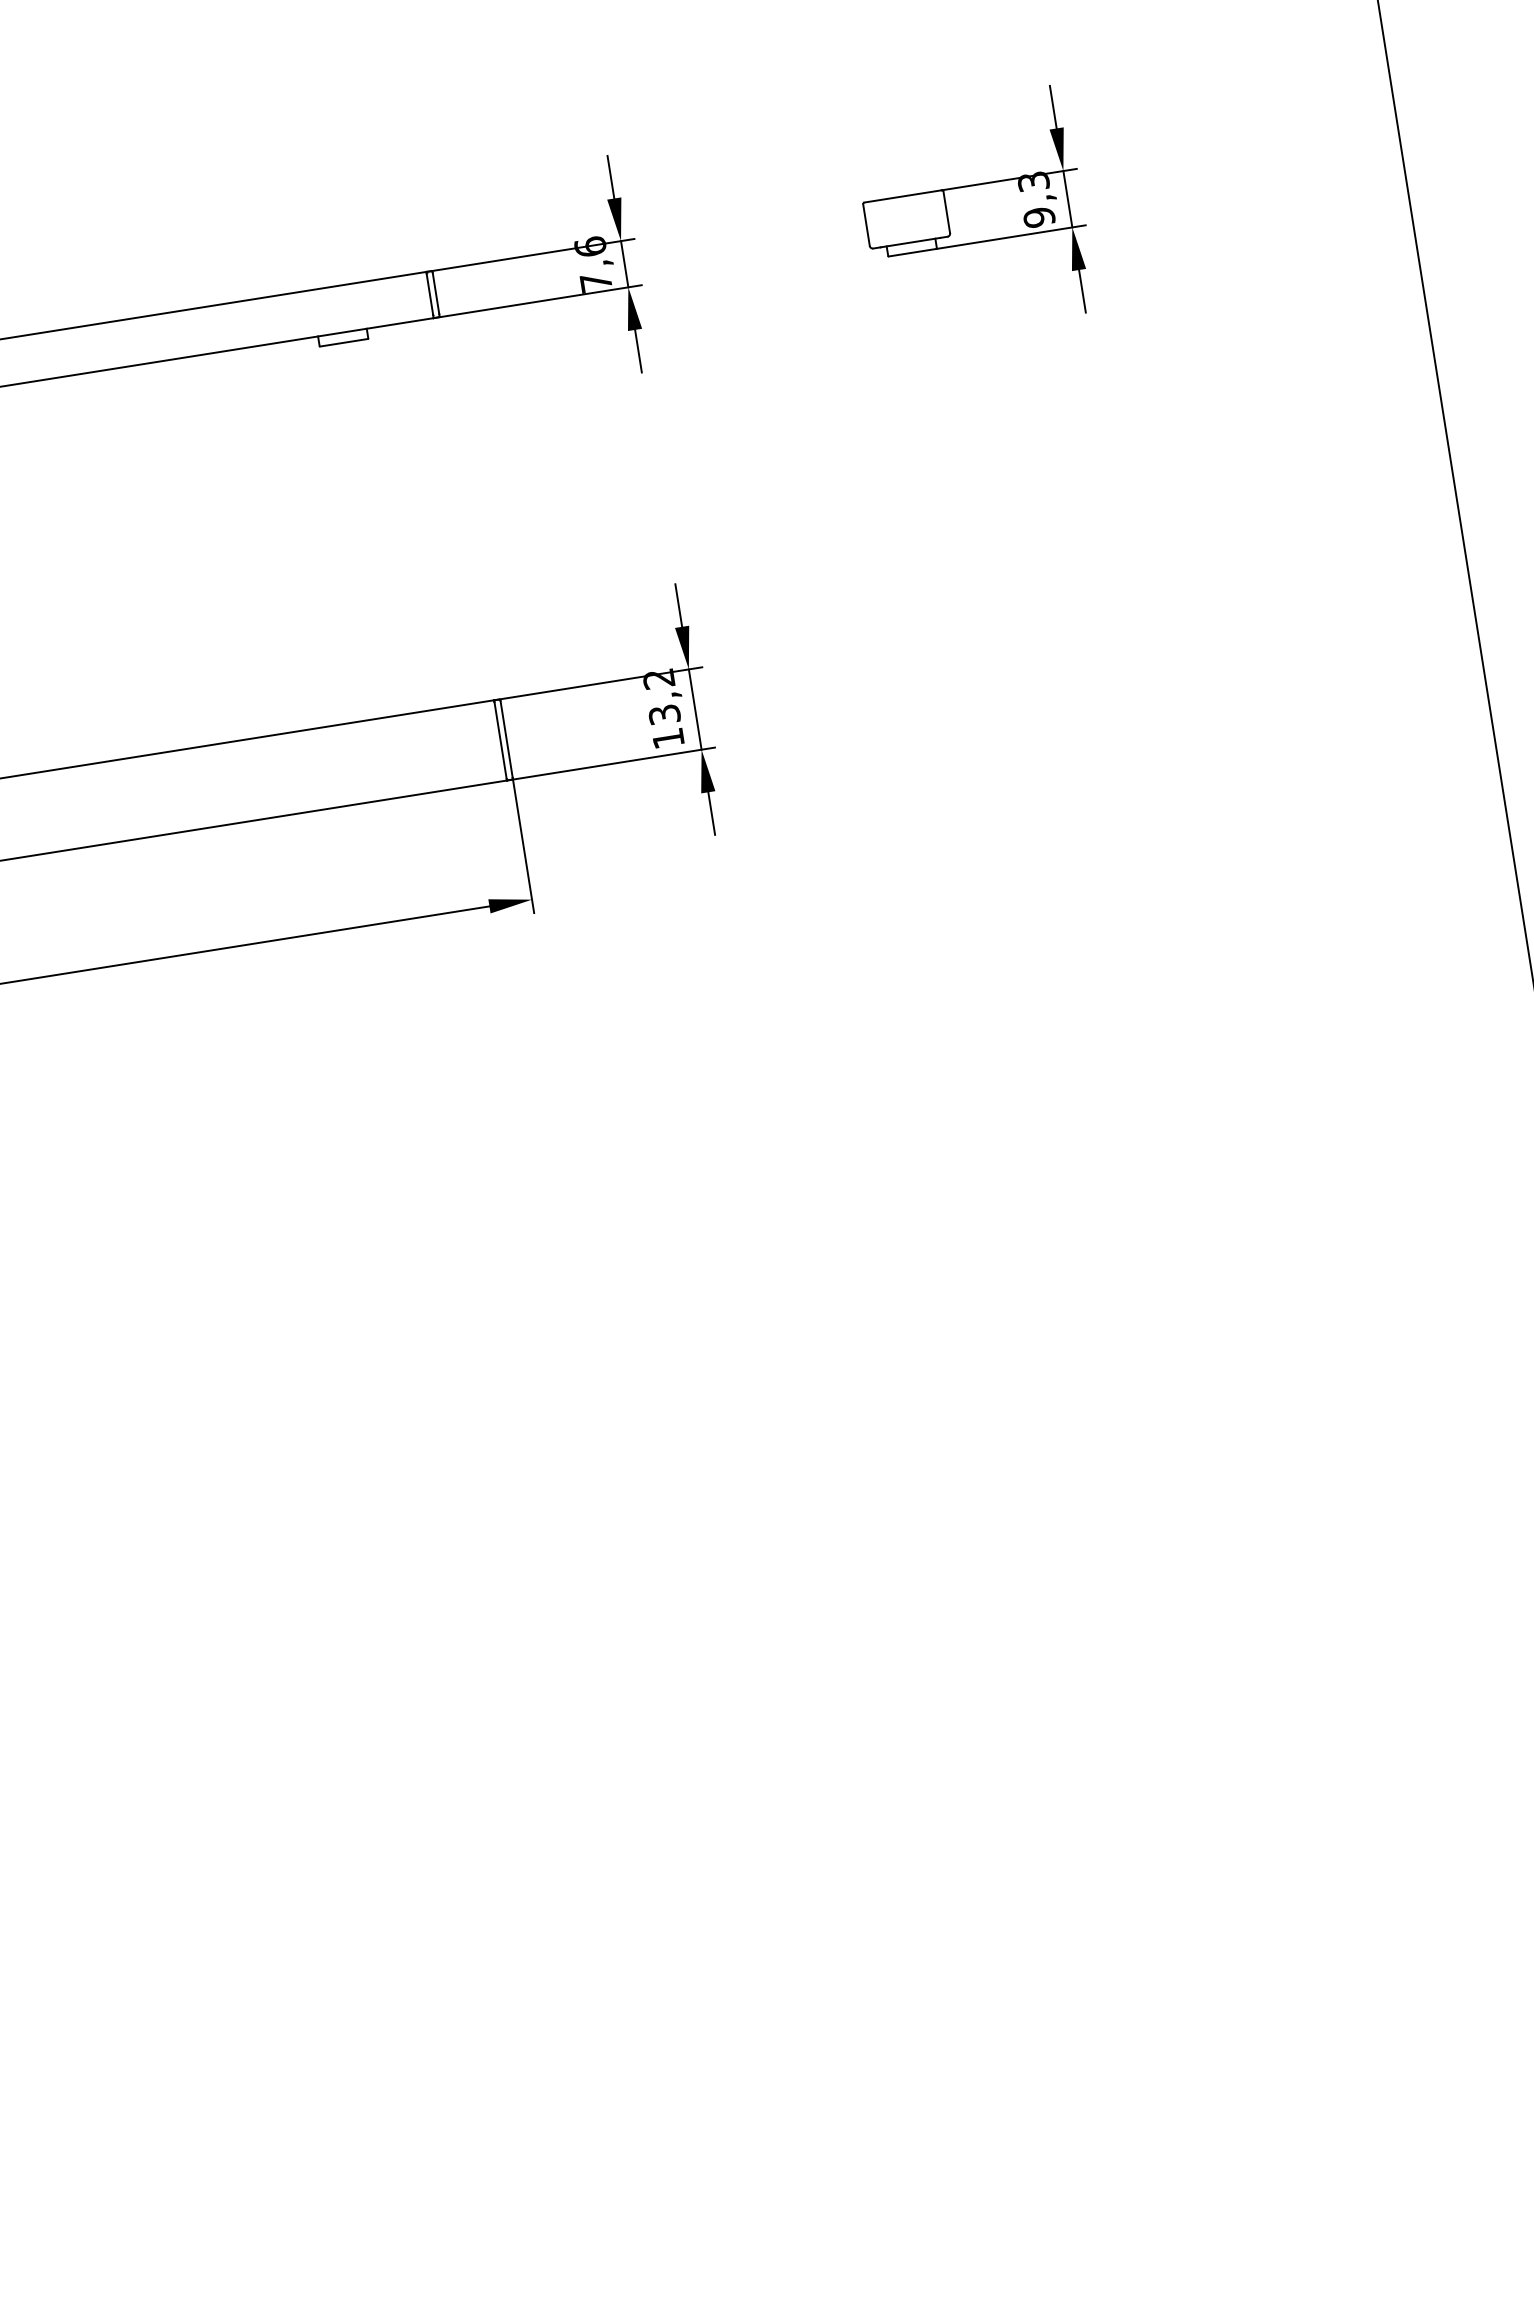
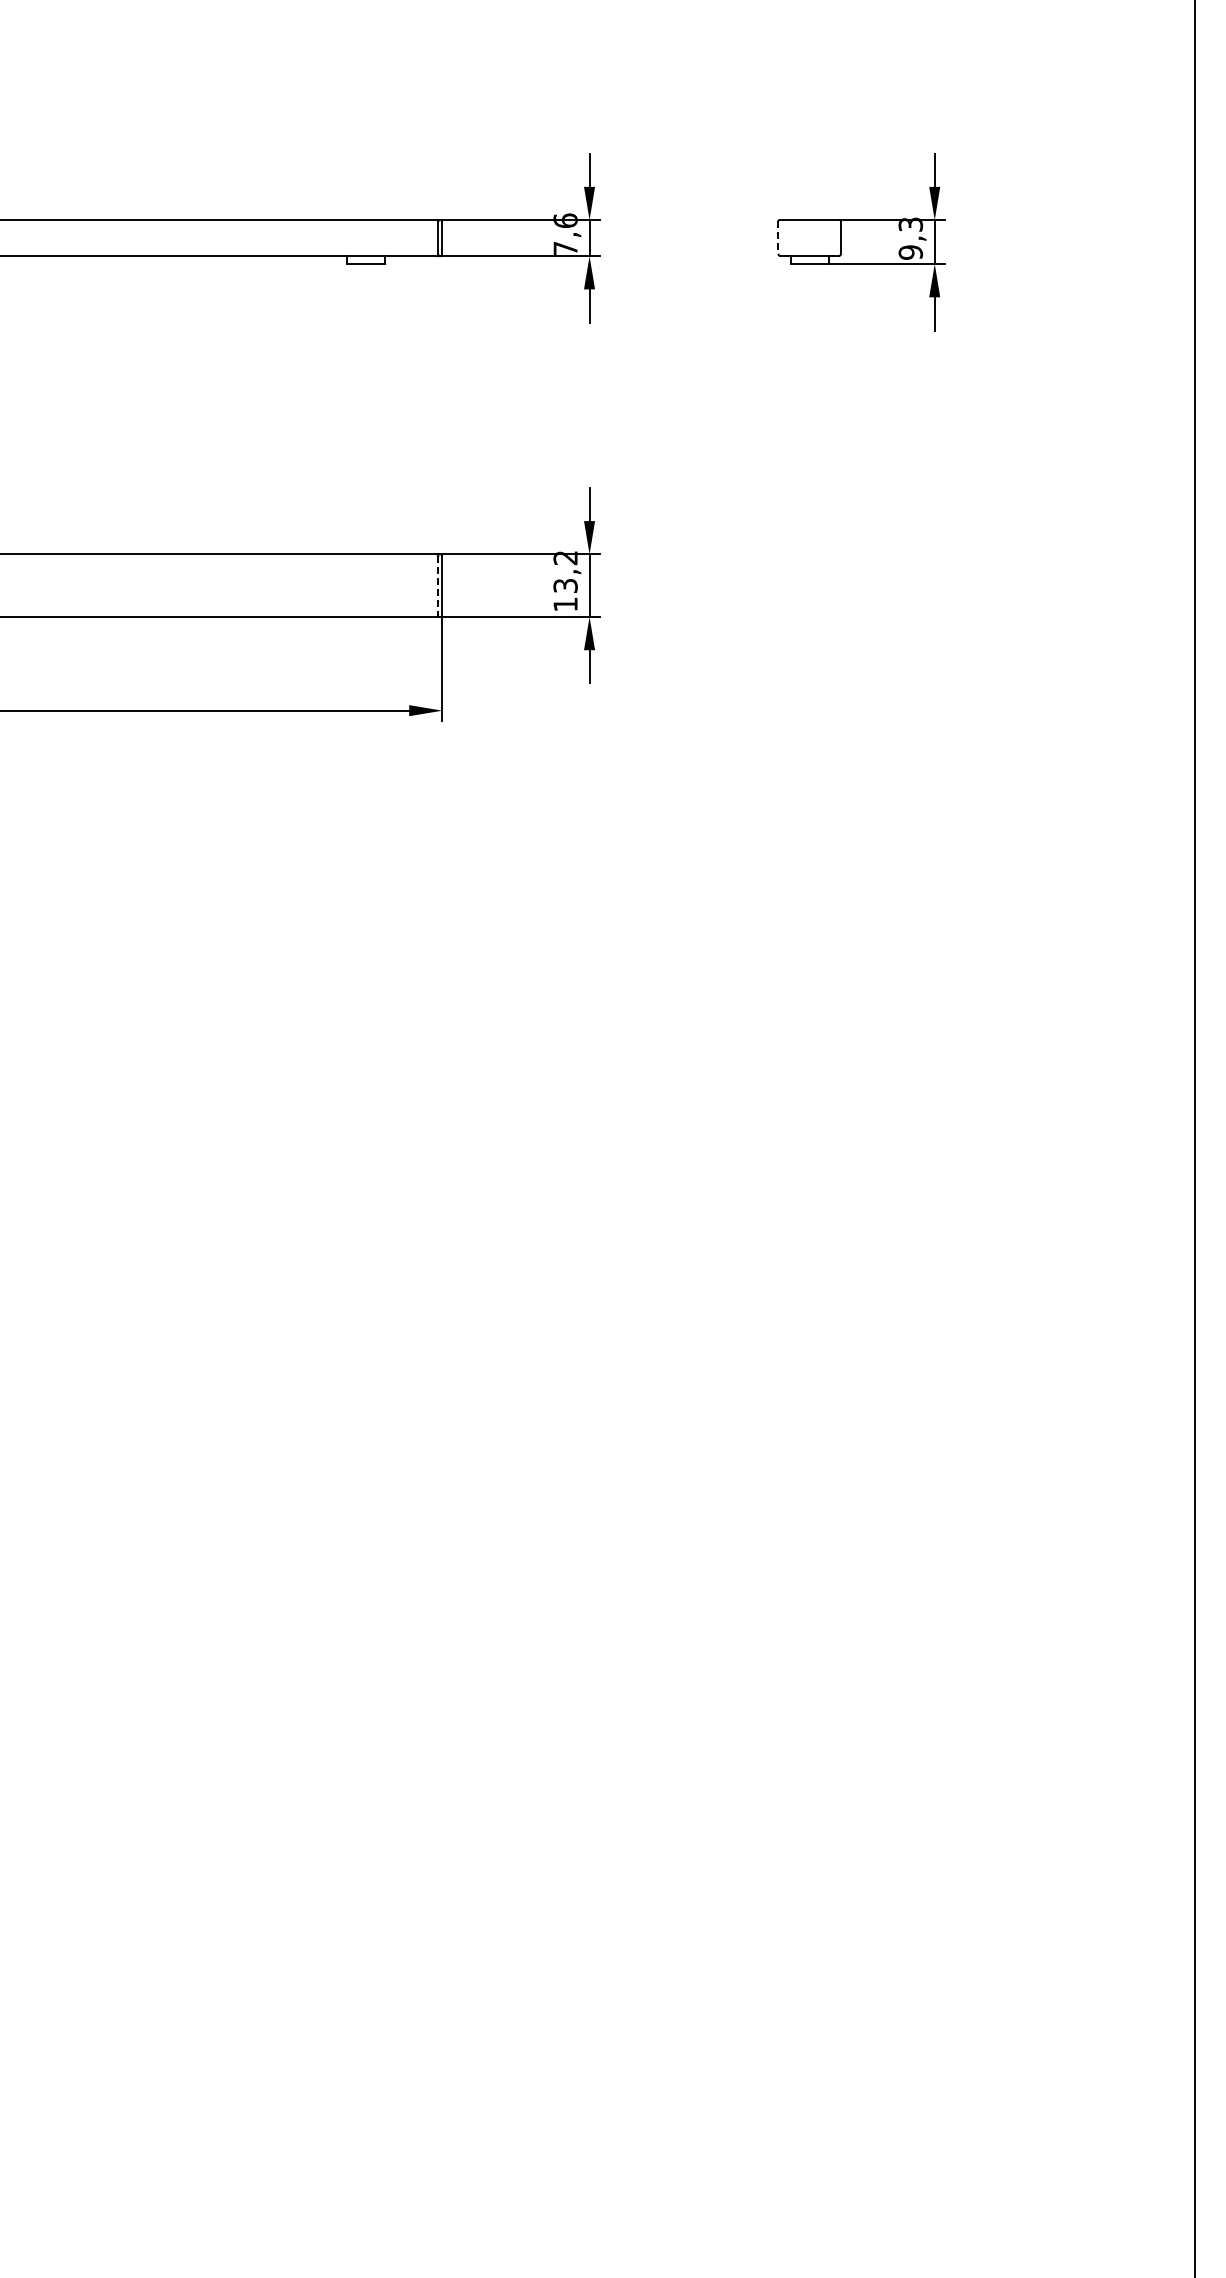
line: (866, 226) -> (778, 238), solid -> dashed
line: (500, 741) -> (437, 586), solid -> dashed

